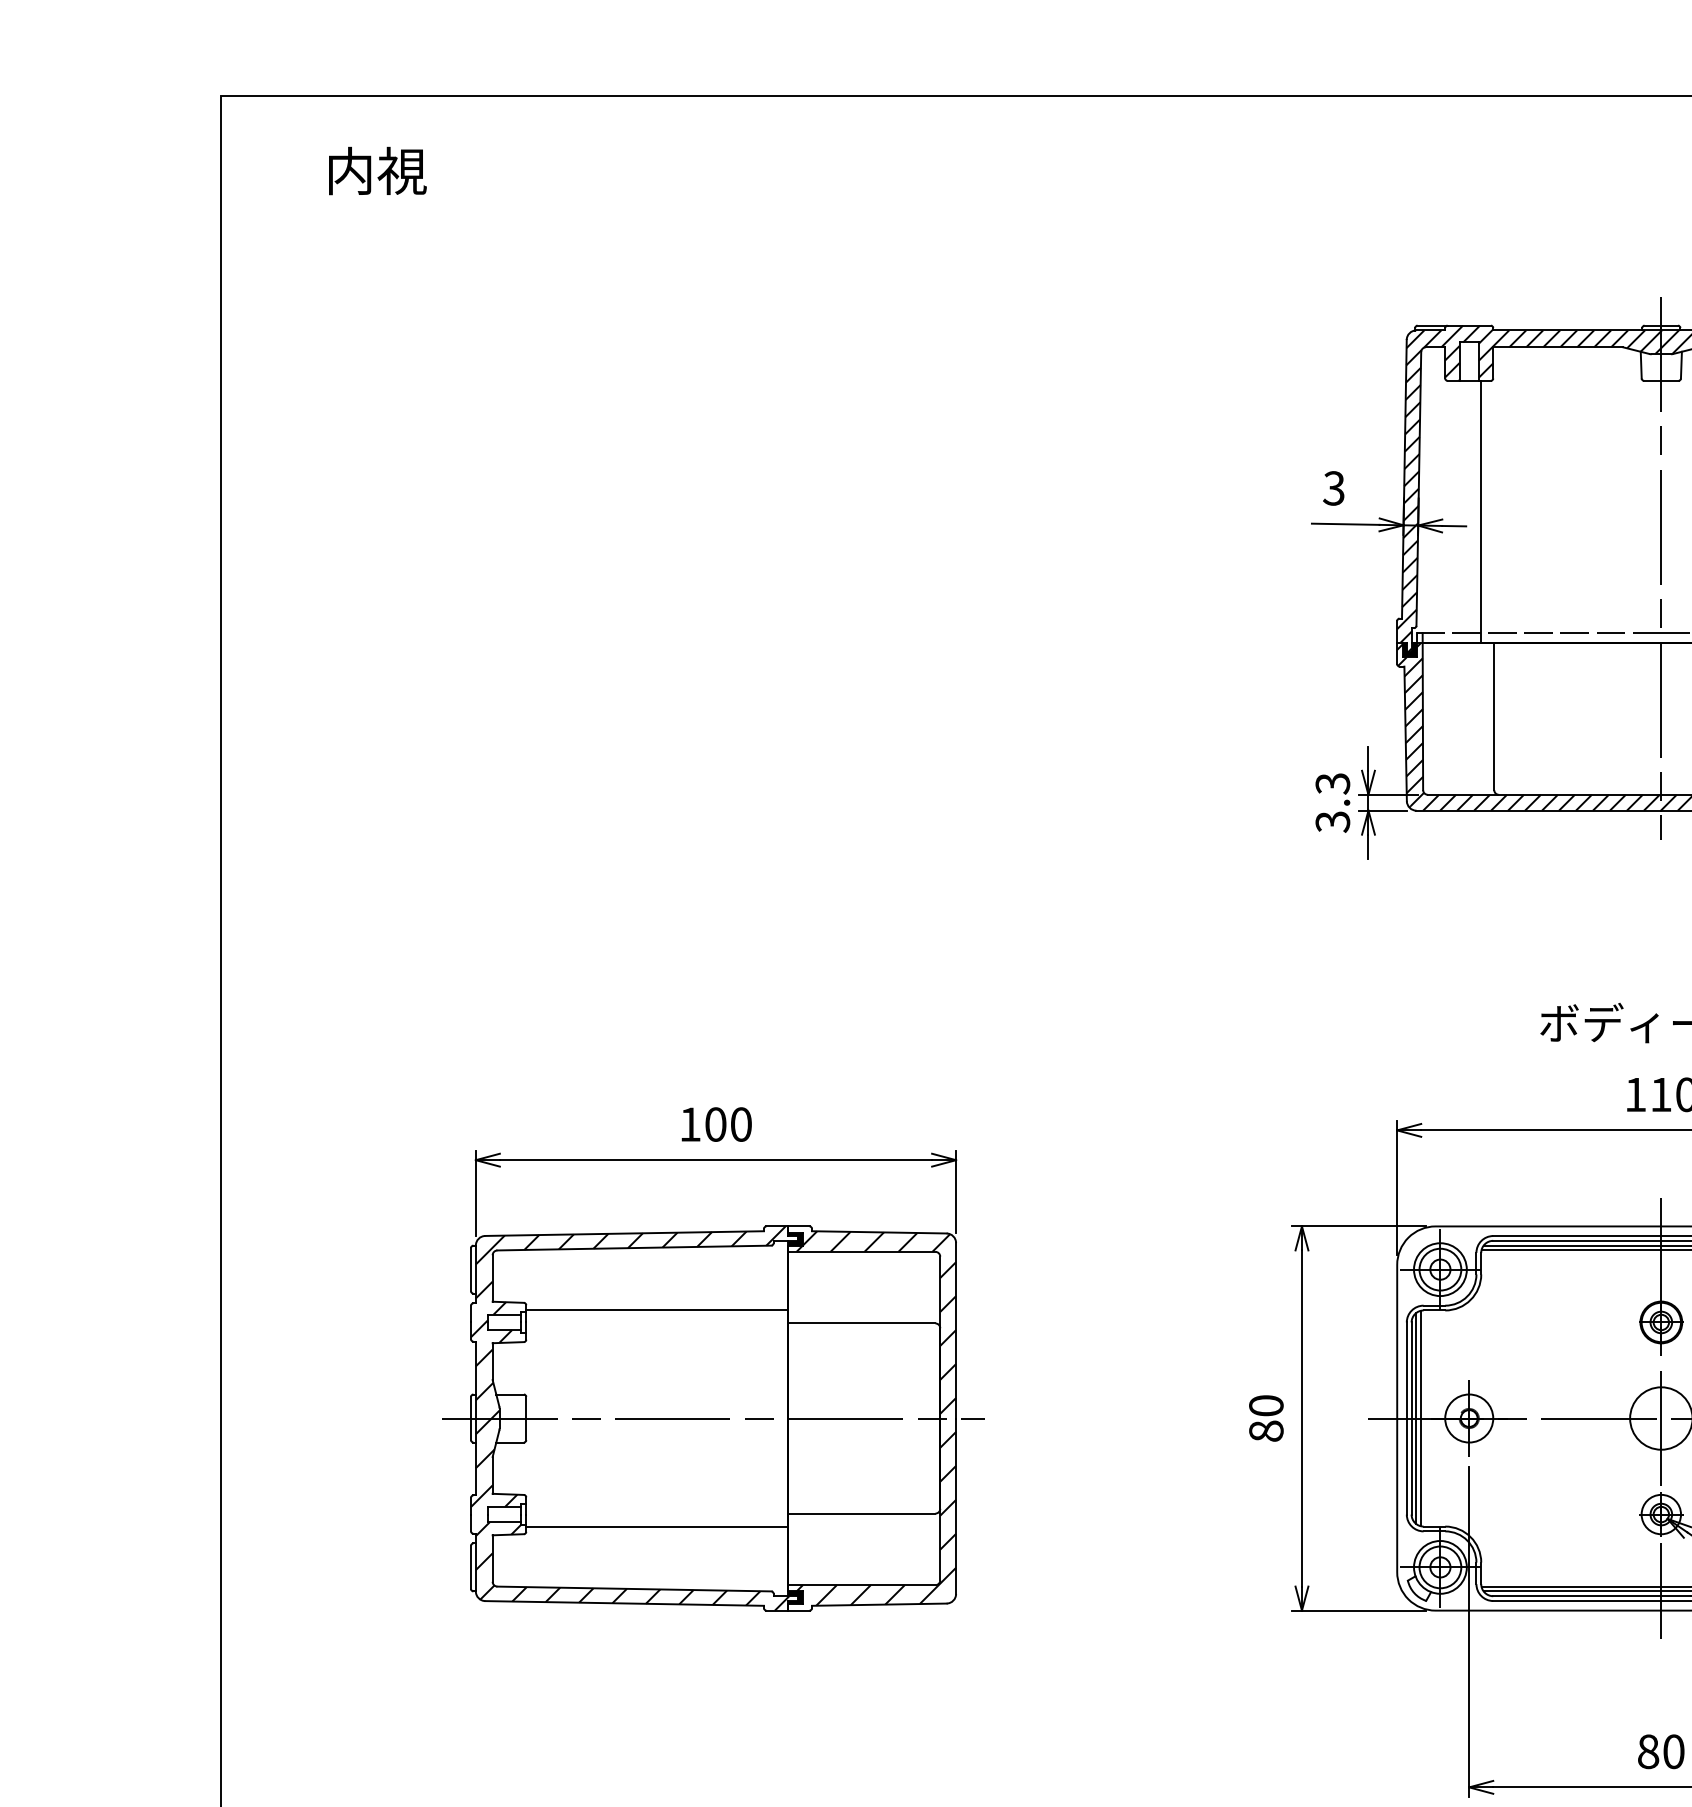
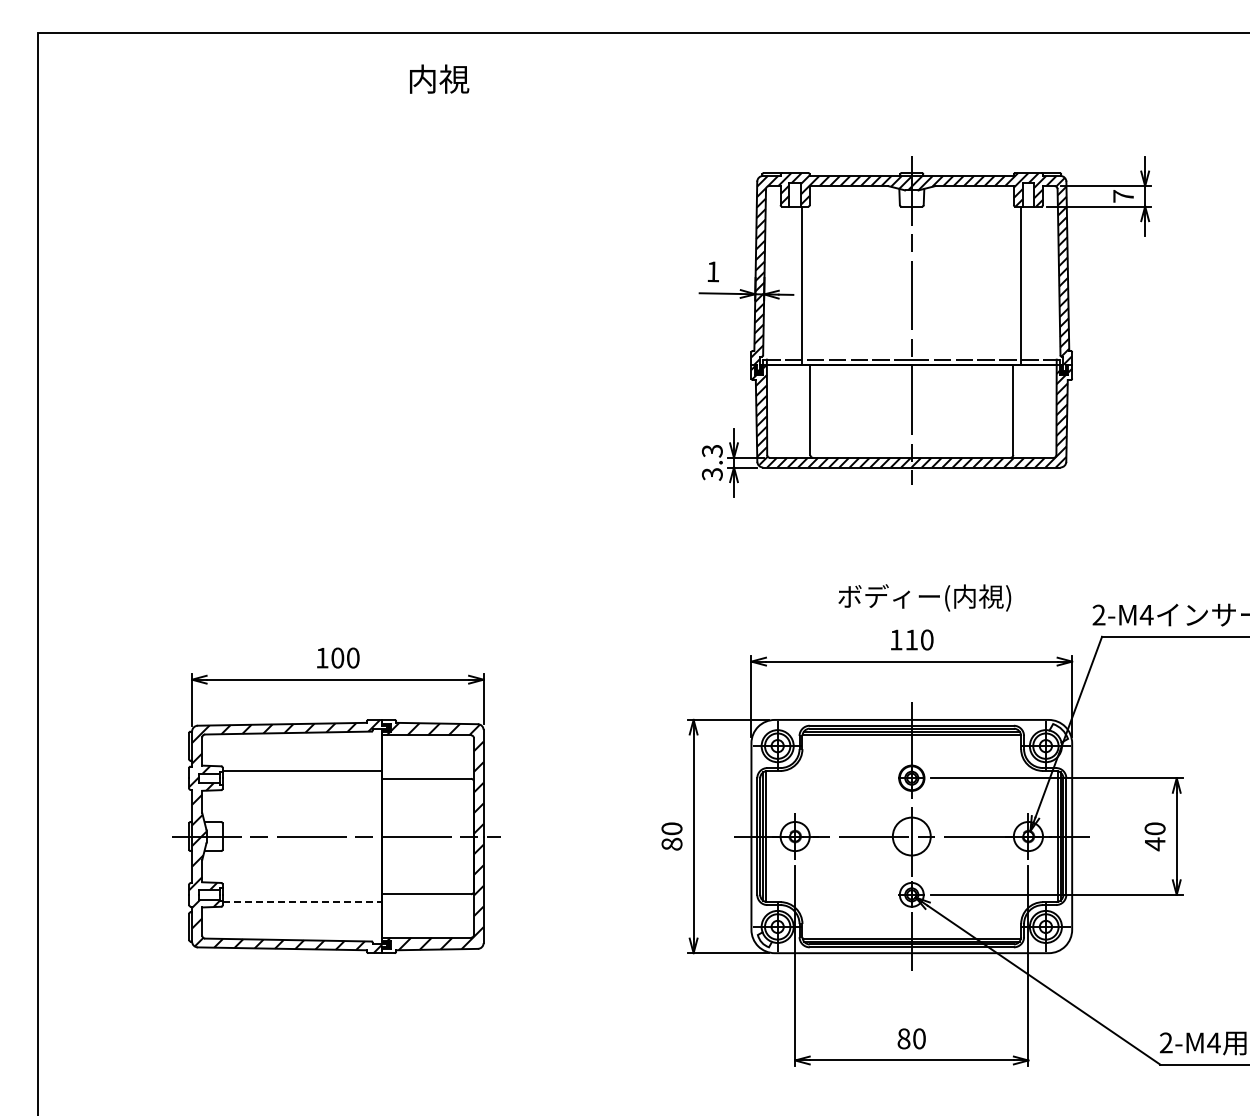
text: (377, 169) -> (439, 78), moved
text: (1333, 487) -> (712, 271), 3 -> 1
line: (657, 1527) -> (302, 902), solid -> dashed

